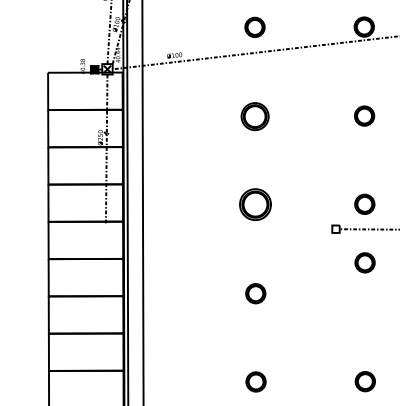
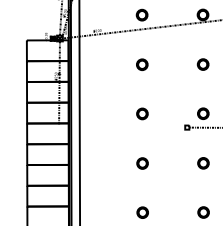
part: (255, 115) -> (142, 64), size x0.71
part: (255, 203) -> (142, 113), size x0.62
part: (365, 263) -> (203, 163), moved

